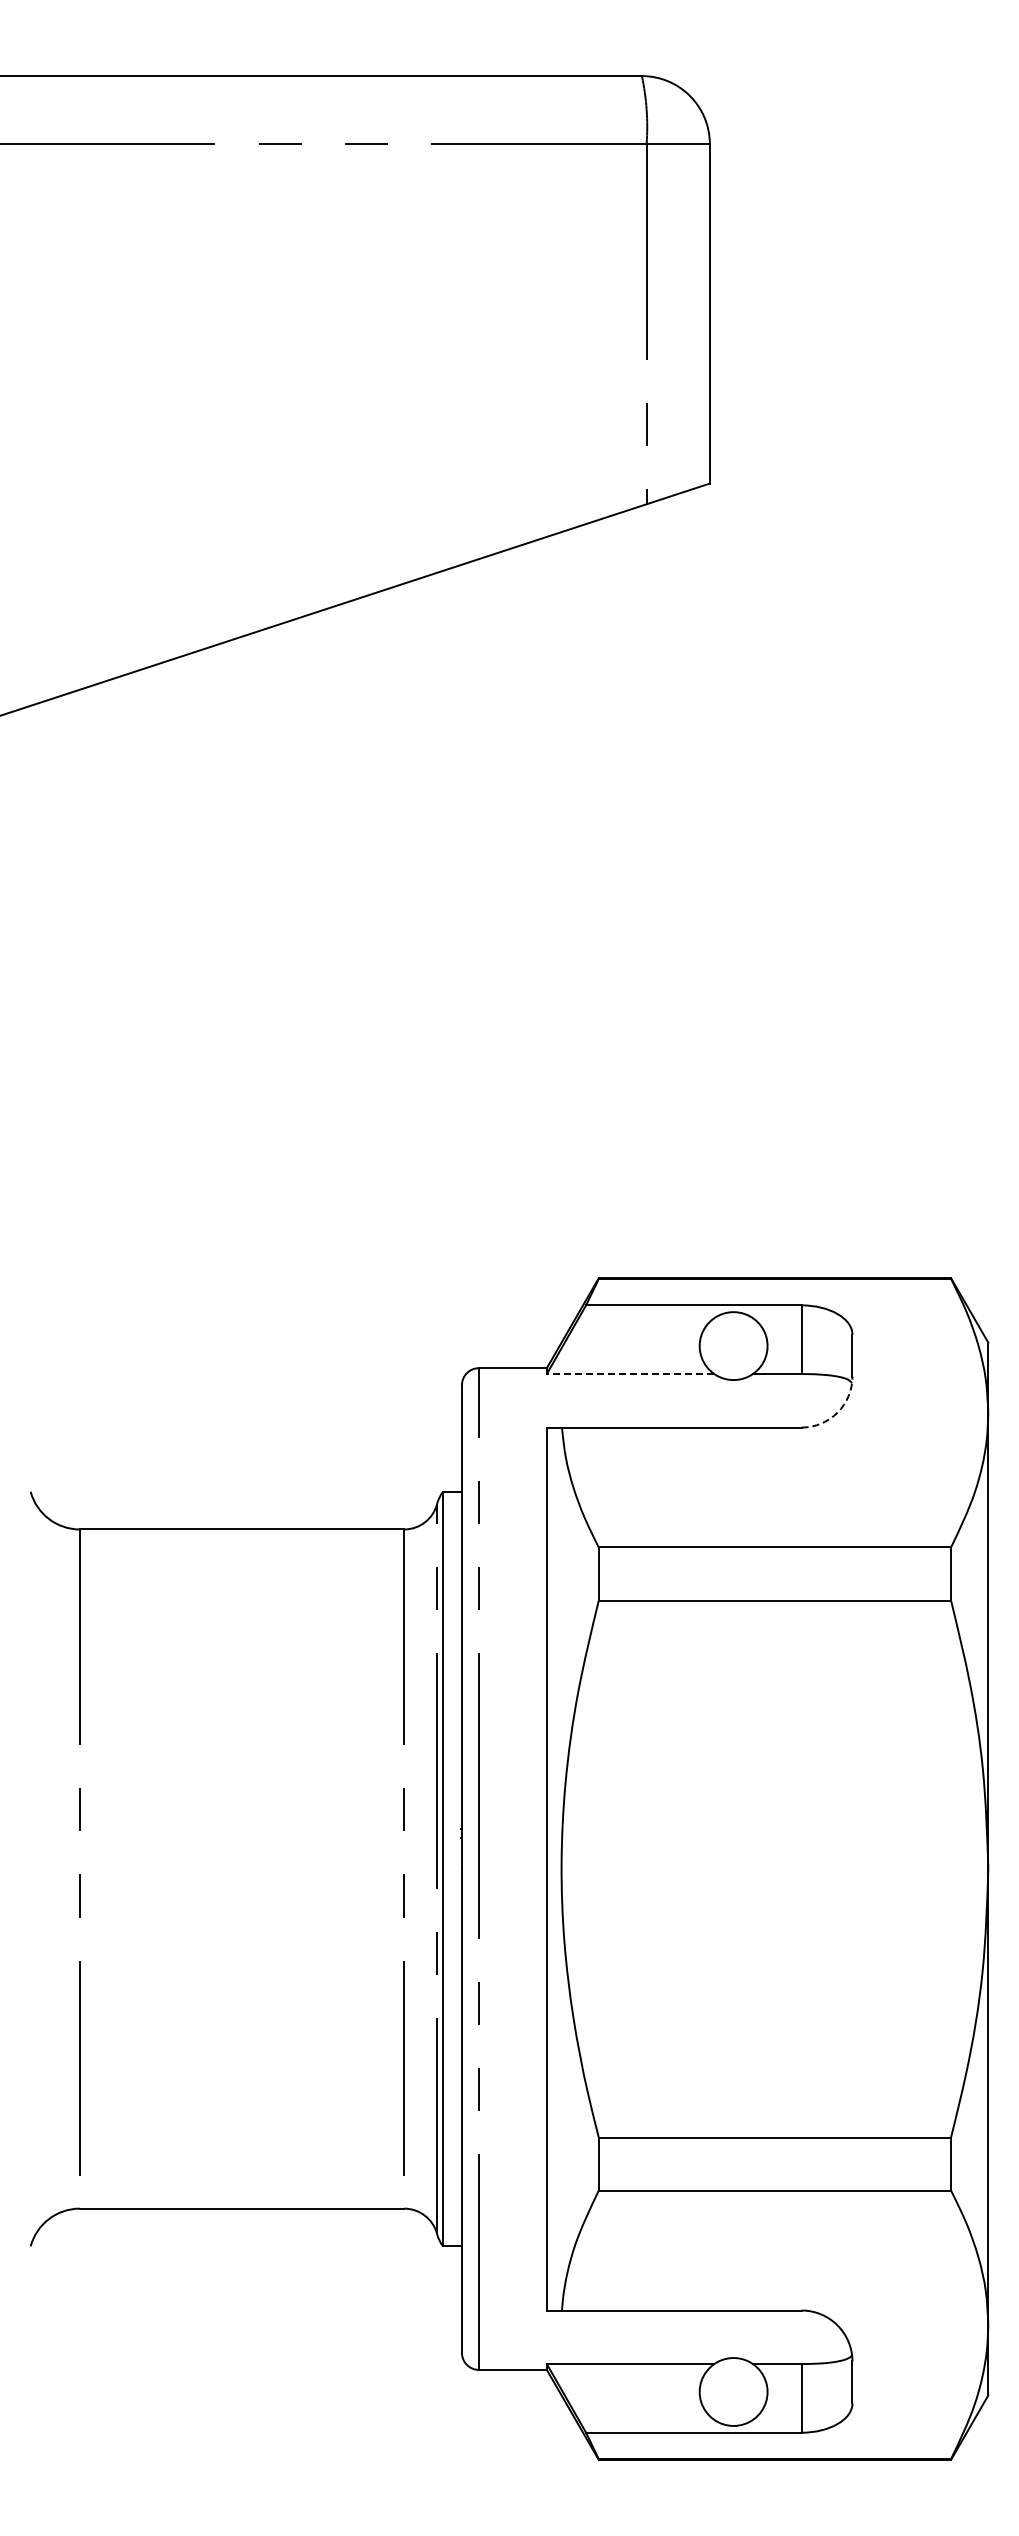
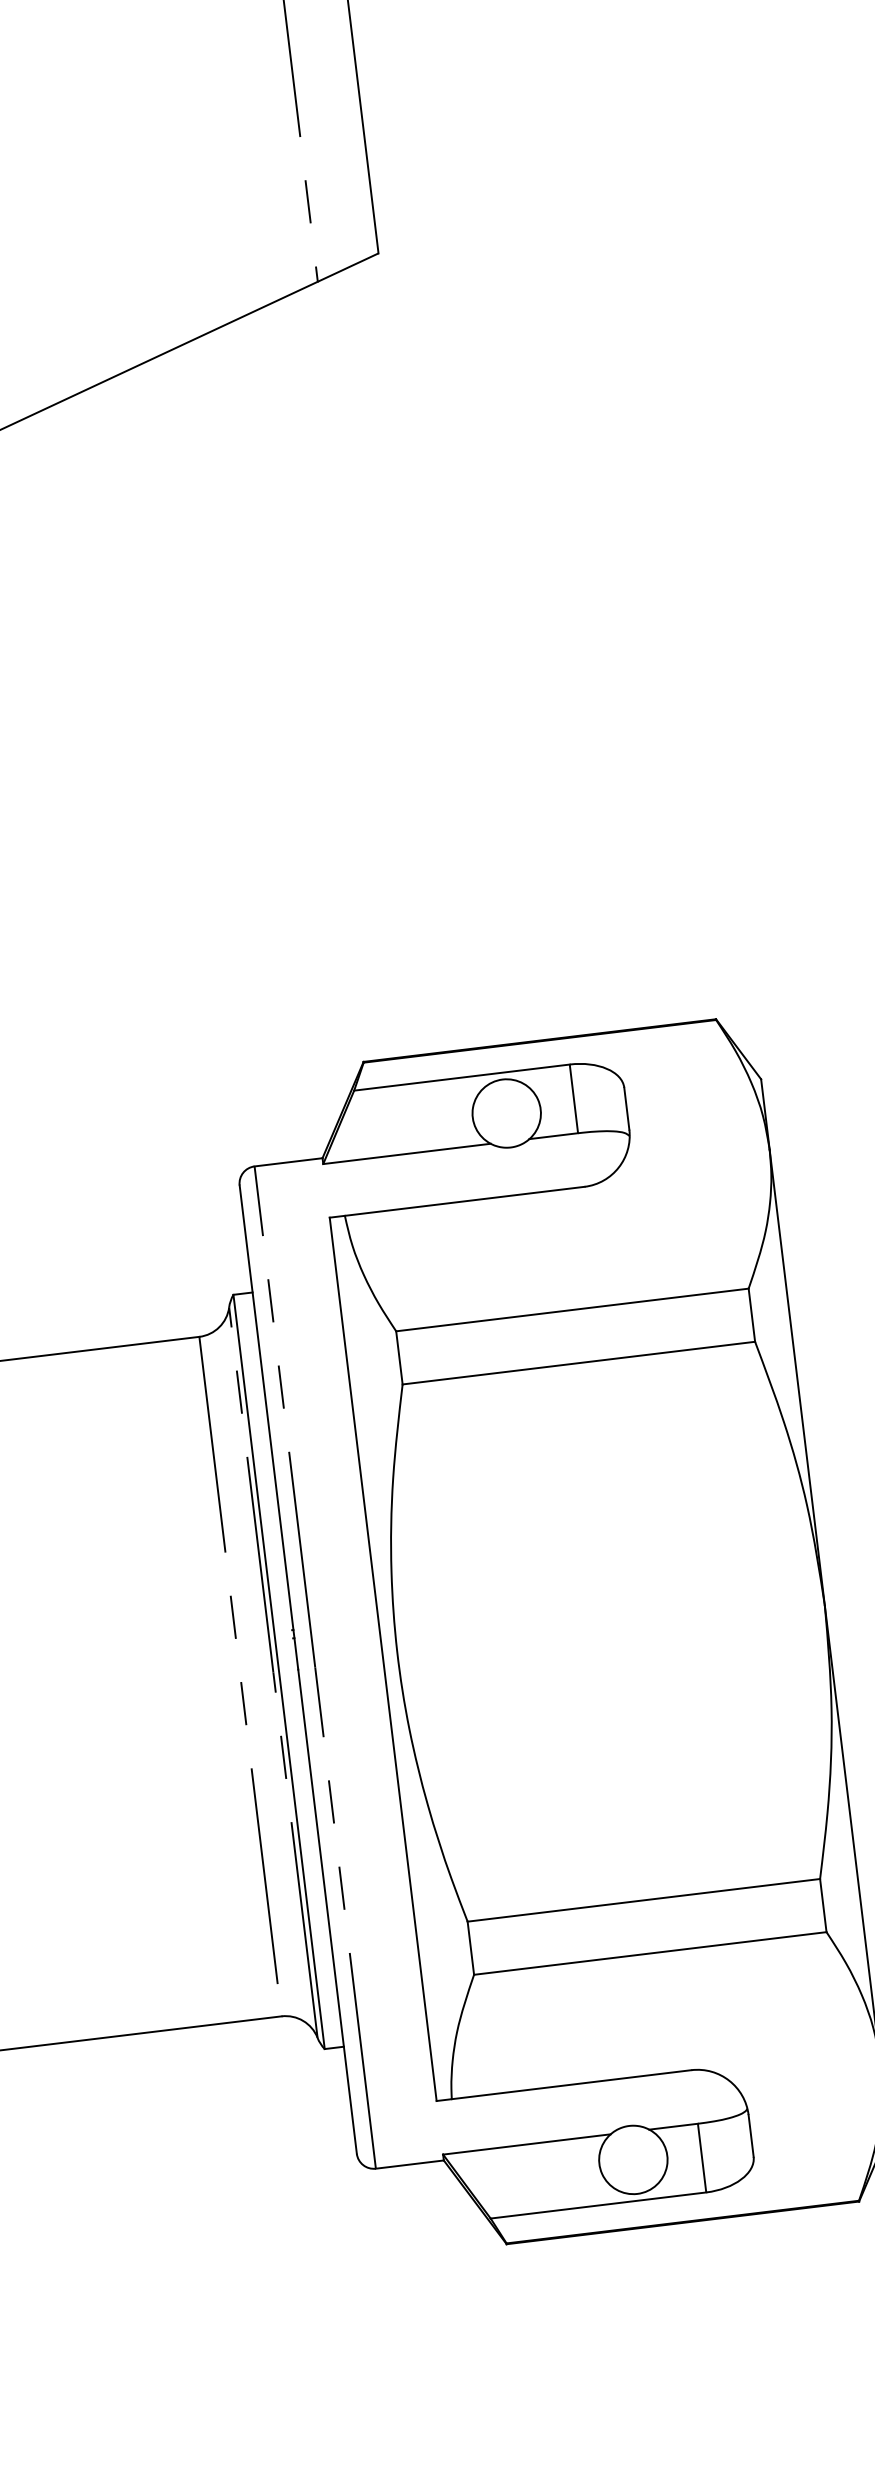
line: (630, 1374) -> (406, 1154), dashed -> solid
arc: (837, 1412) -> (618, 1167), dashed -> solid

